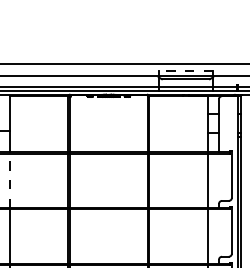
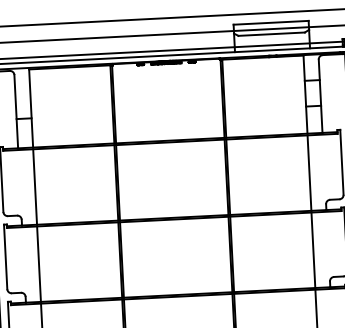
line: (185, 71) -> (270, 23), dashed -> solid
line: (9, 180) -> (35, 186), dashed -> solid

